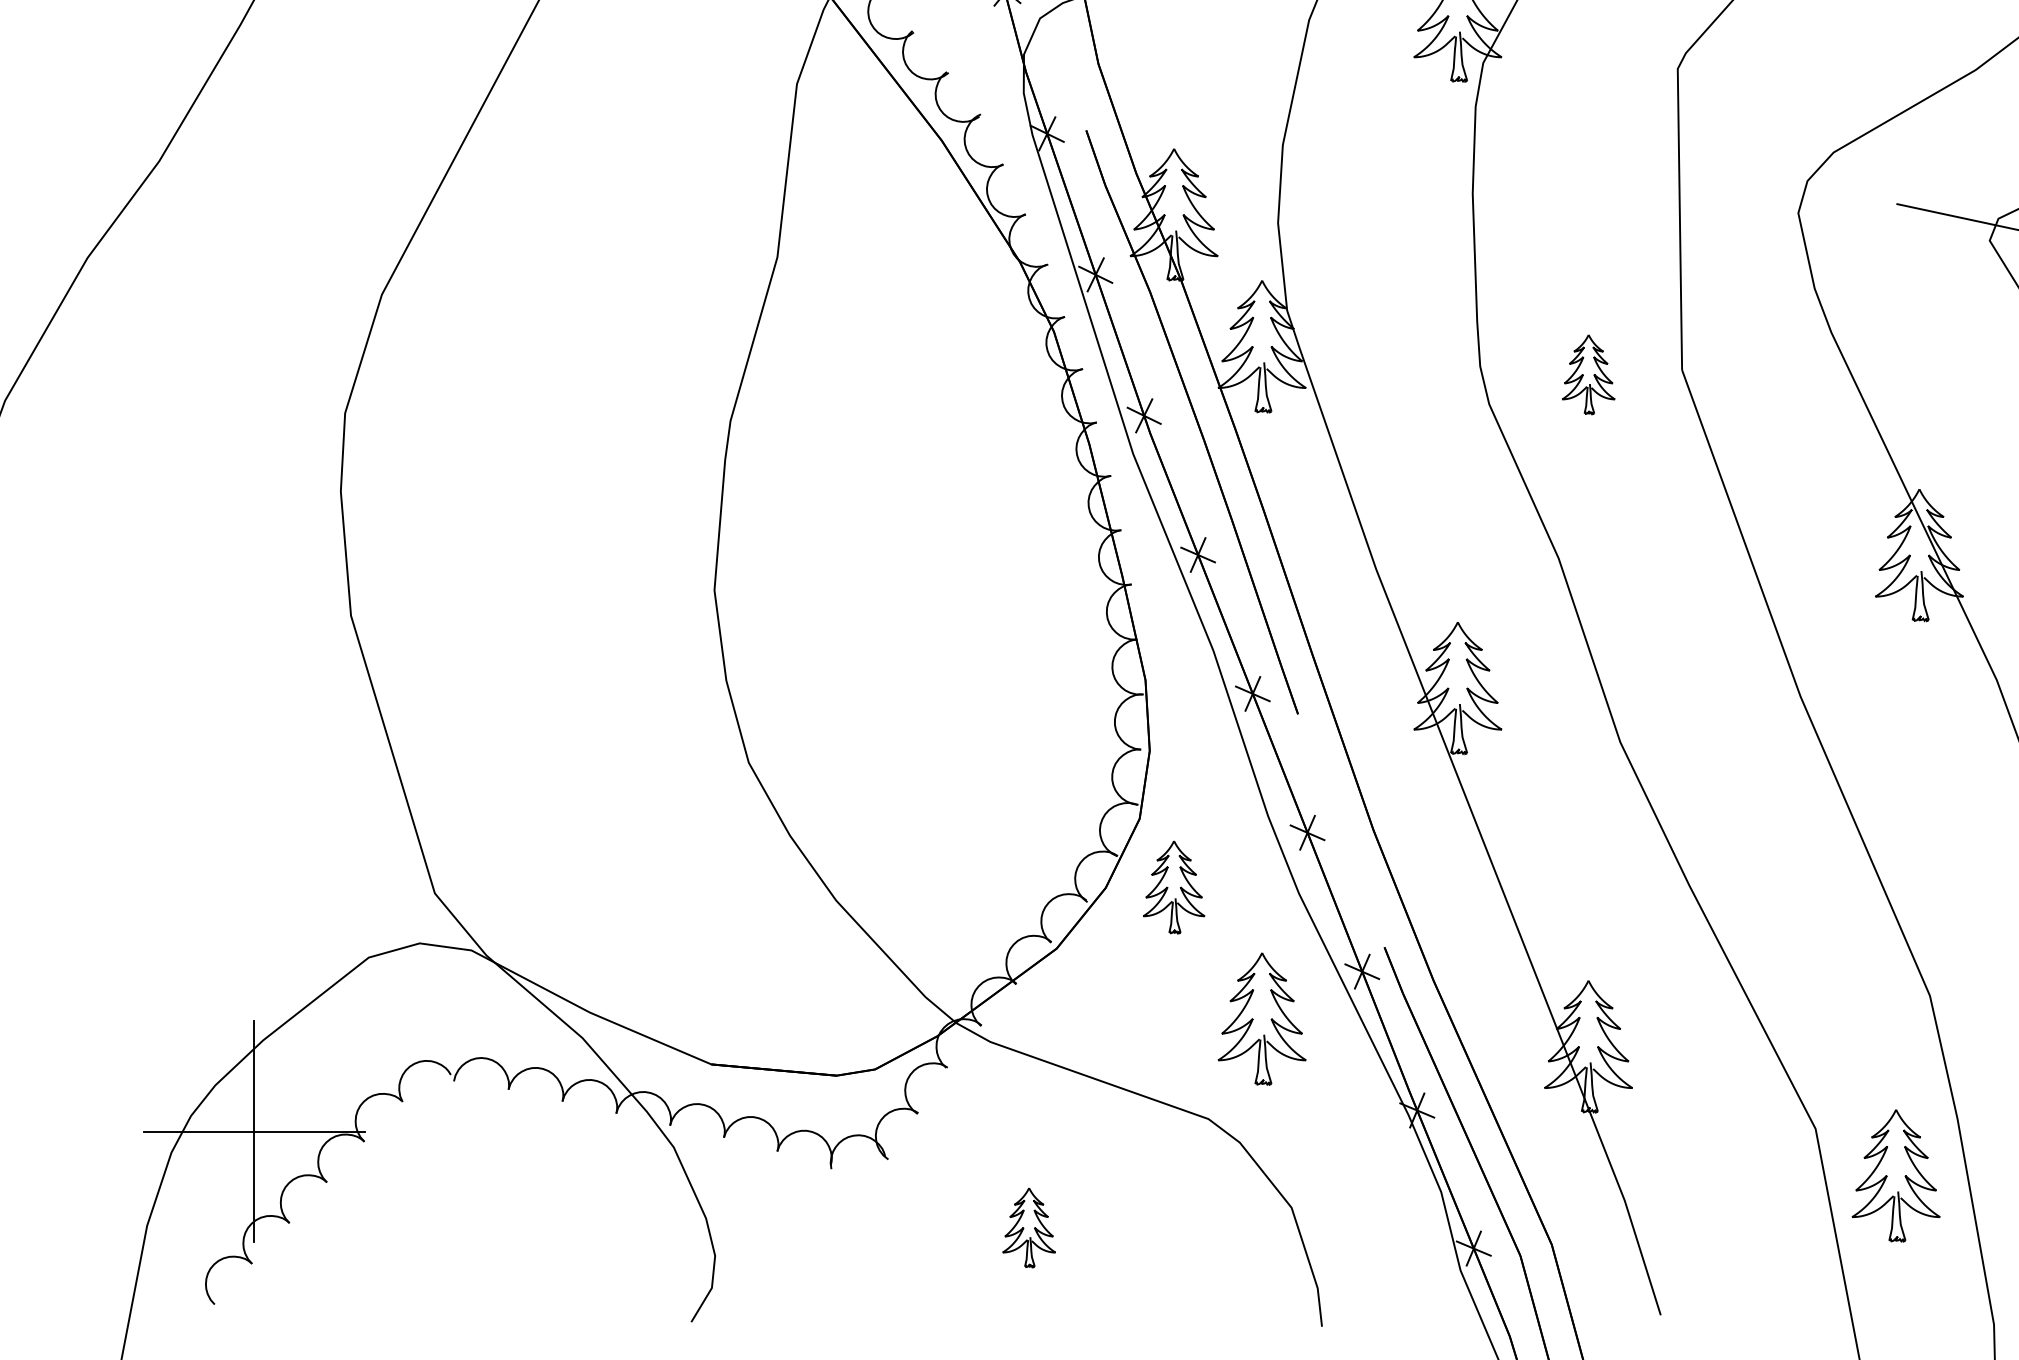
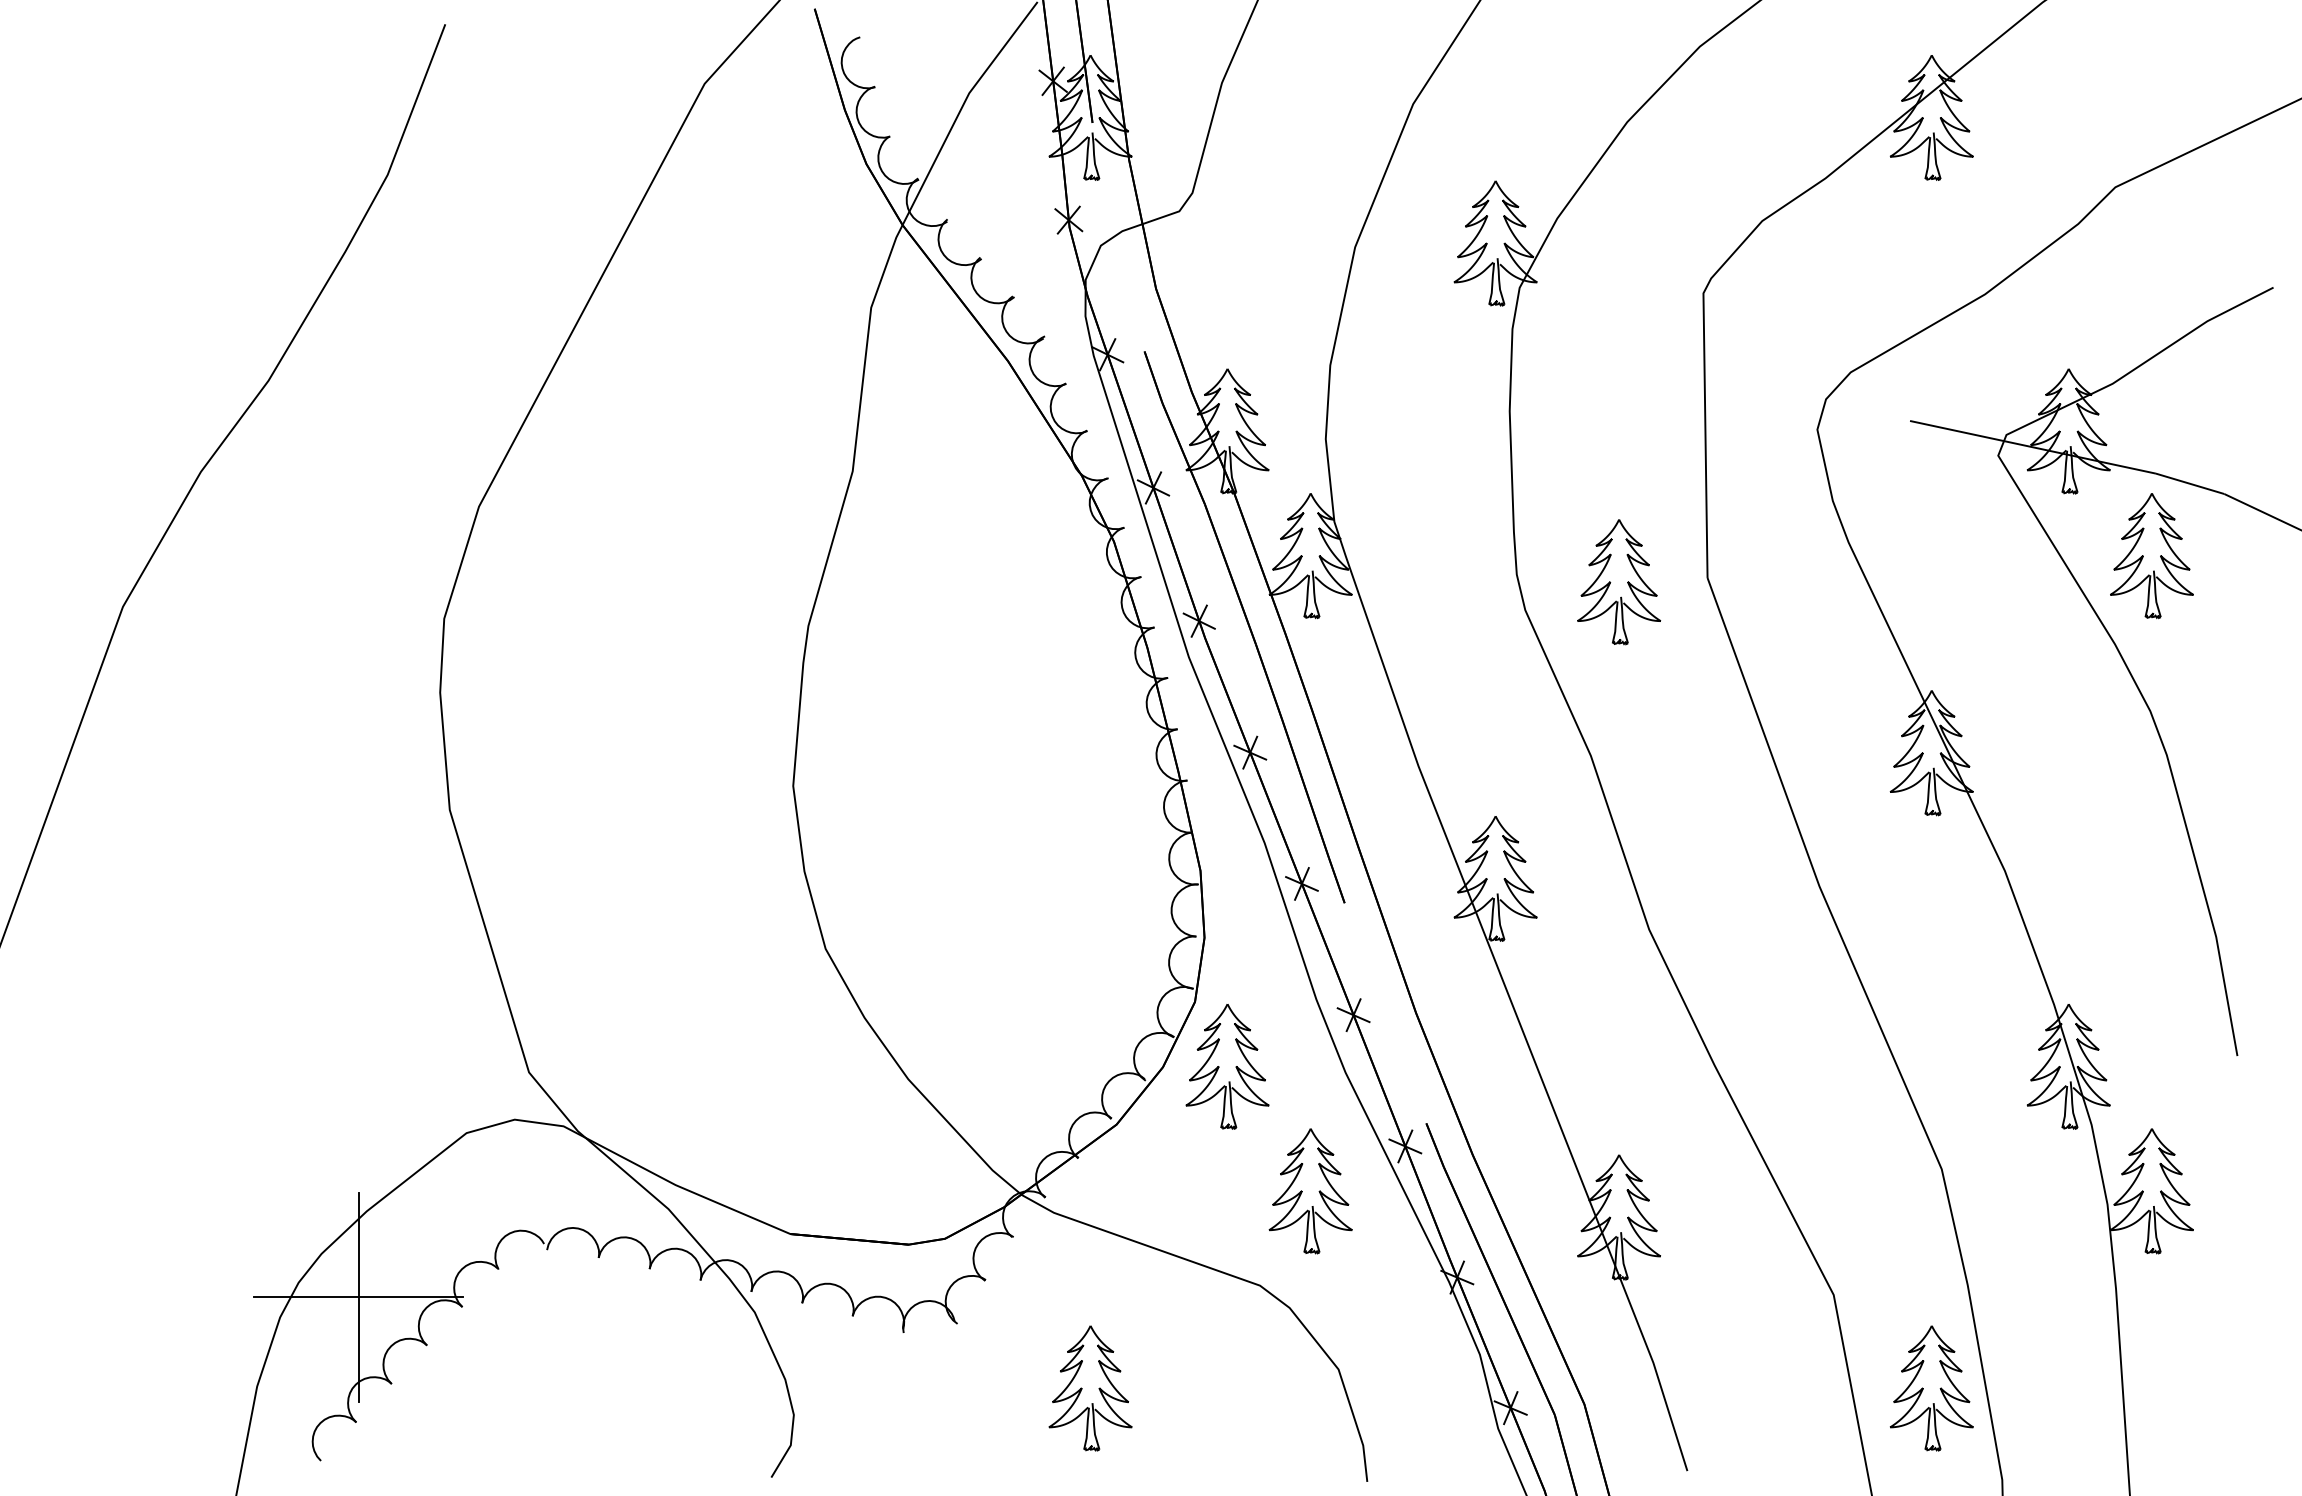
part: (1588, 374) -> (1619, 582), size x1.67
part: (1174, 887) -> (1227, 1066), size x1.43
part: (1895, 1176) -> (1931, 1388), moved
part: (1029, 1227) -> (1090, 1388), size x1.67

